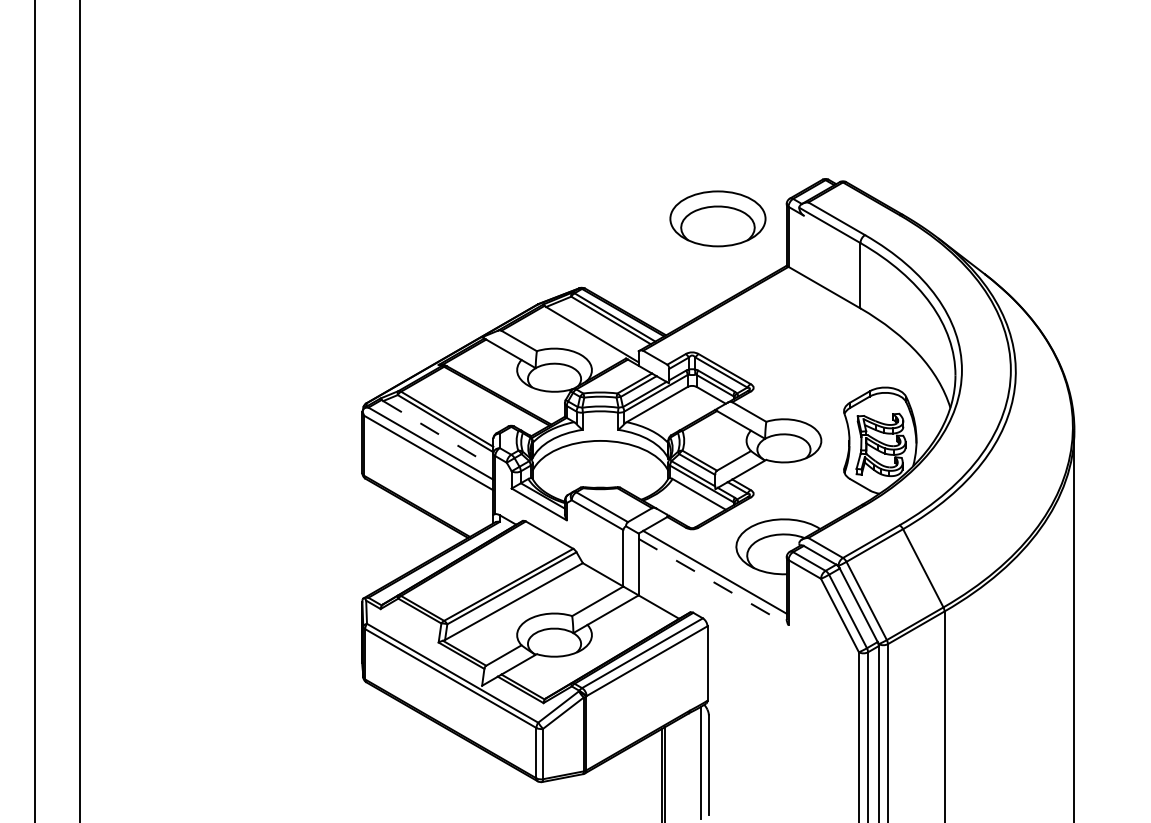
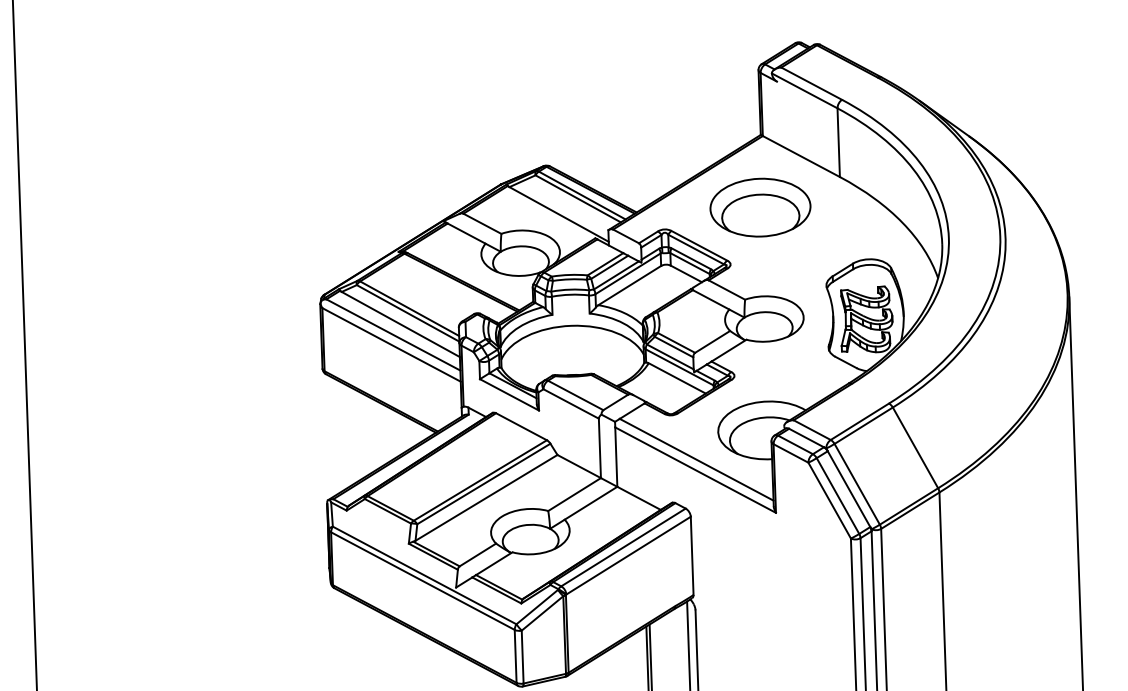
part: (717, 218) -> (759, 207), moved
line: (438, 434) -> (401, 325), dashed -> solid
line: (713, 582) -> (695, 470), dashed -> solid

